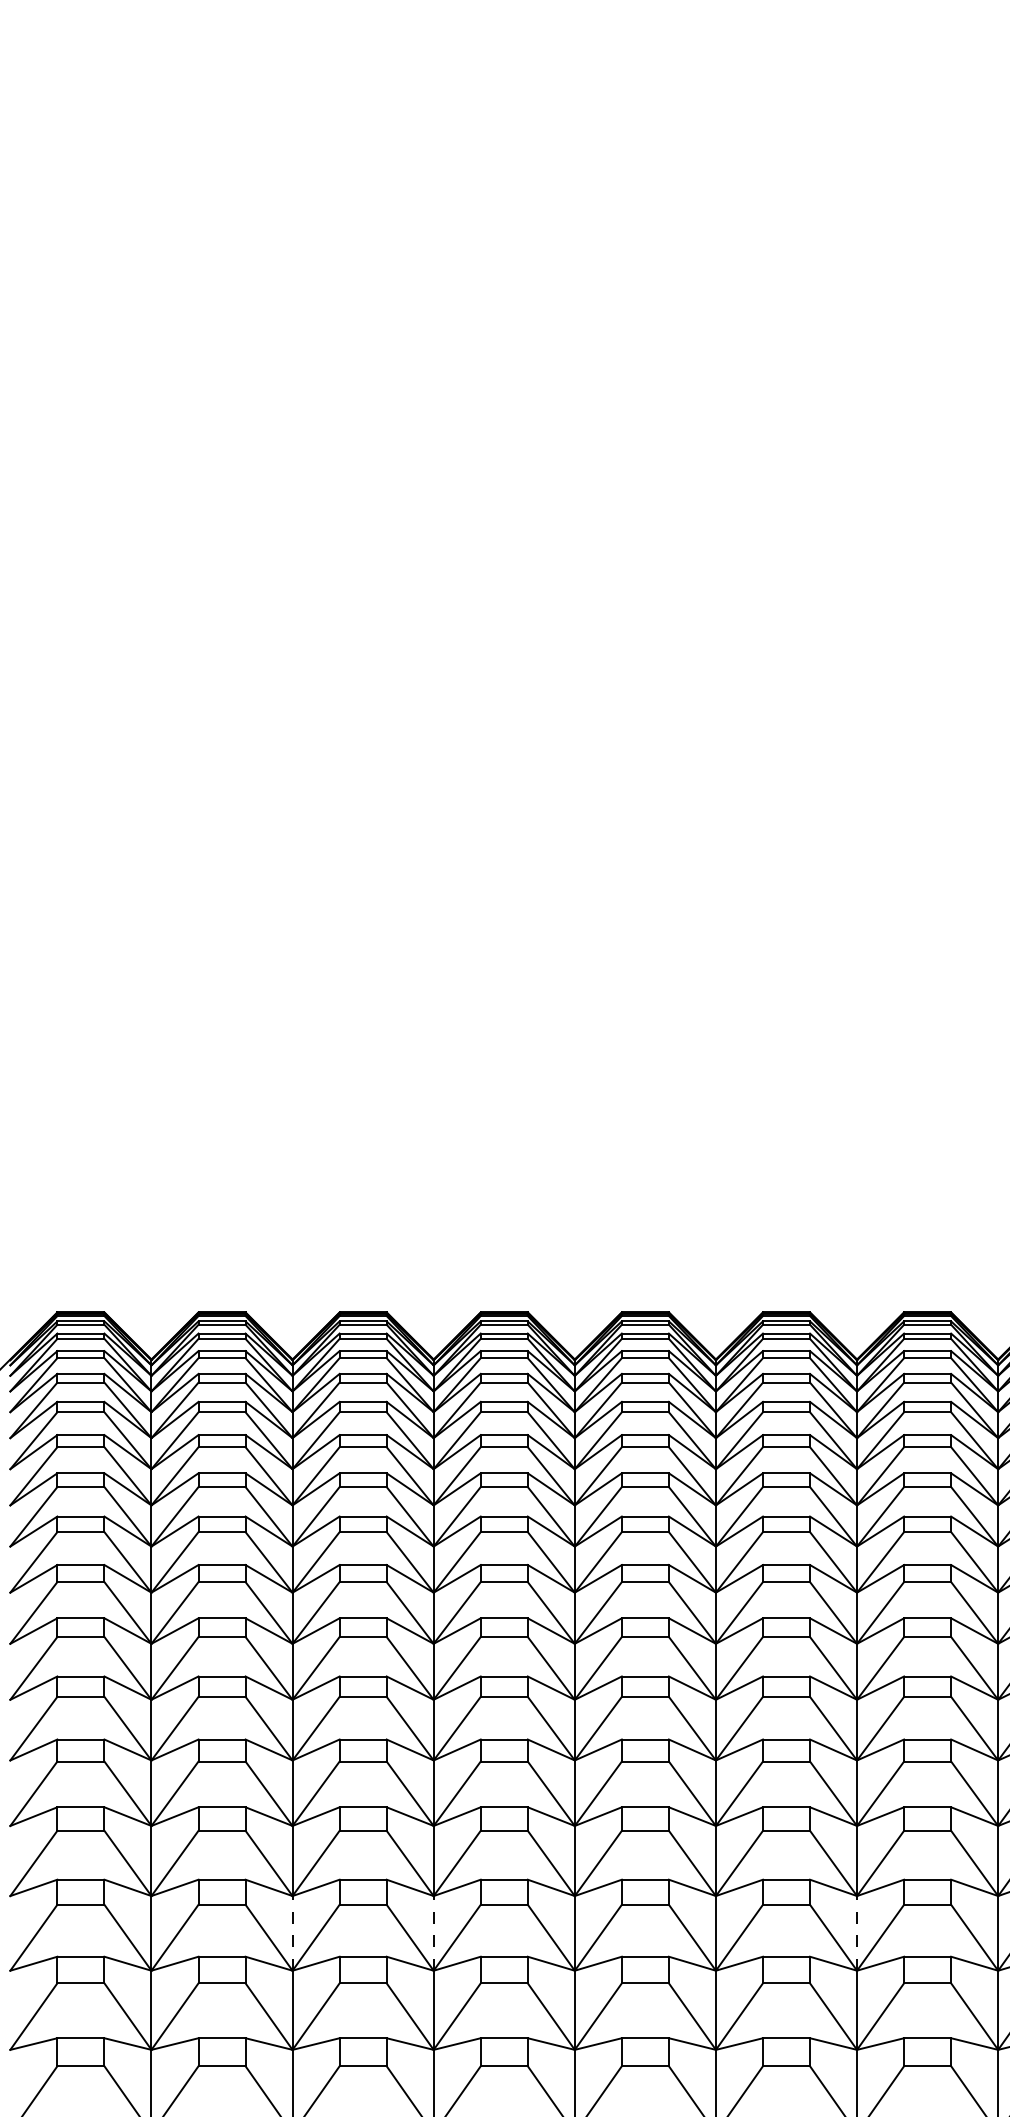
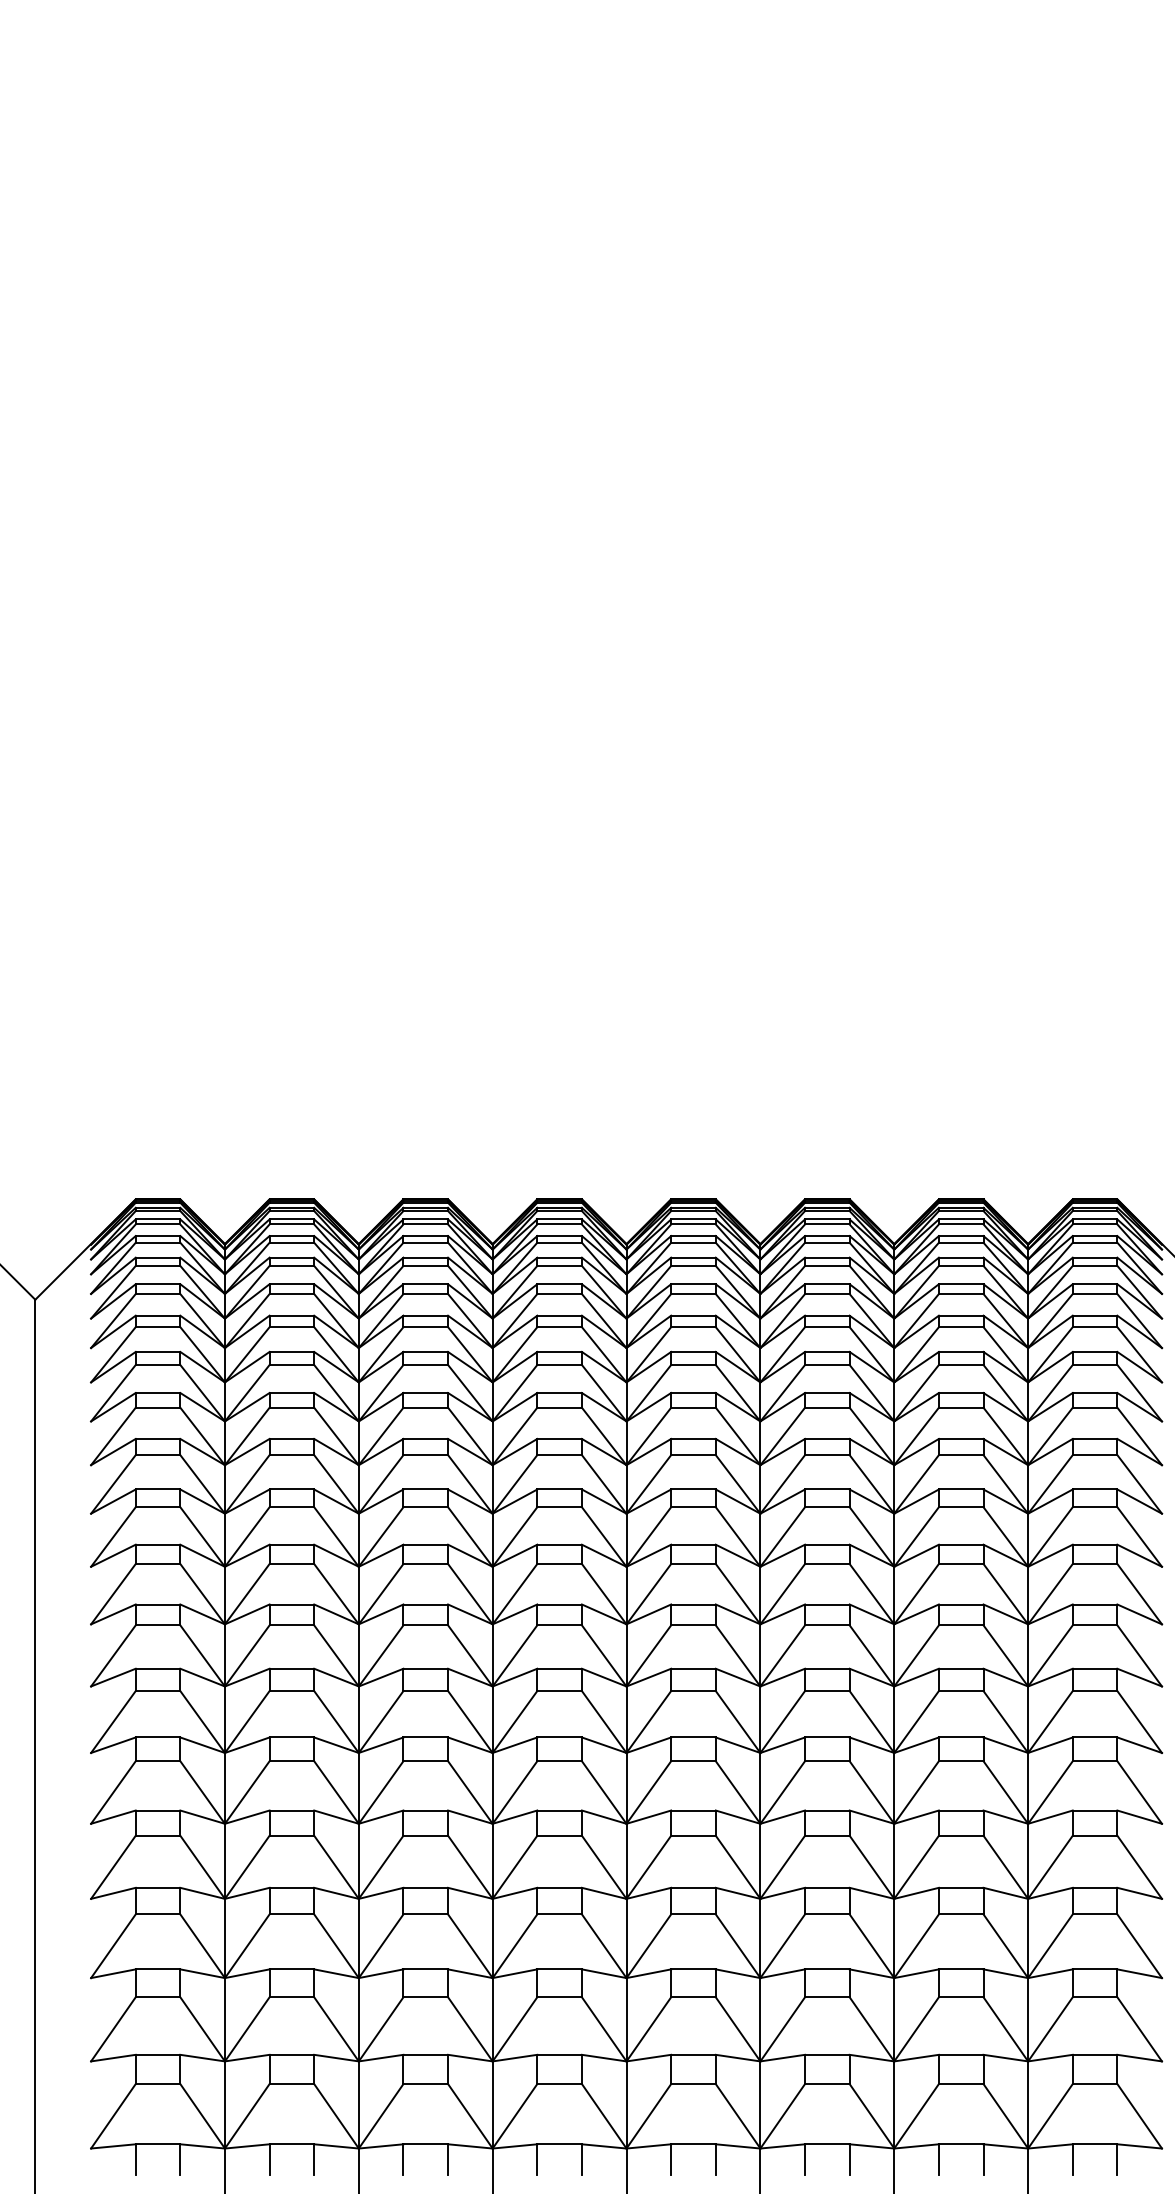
line: (292, 1932) -> (358, 1787), dashed -> solid
line: (433, 1932) -> (492, 1787), dashed -> solid
line: (857, 1932) -> (894, 1787), dashed -> solid

